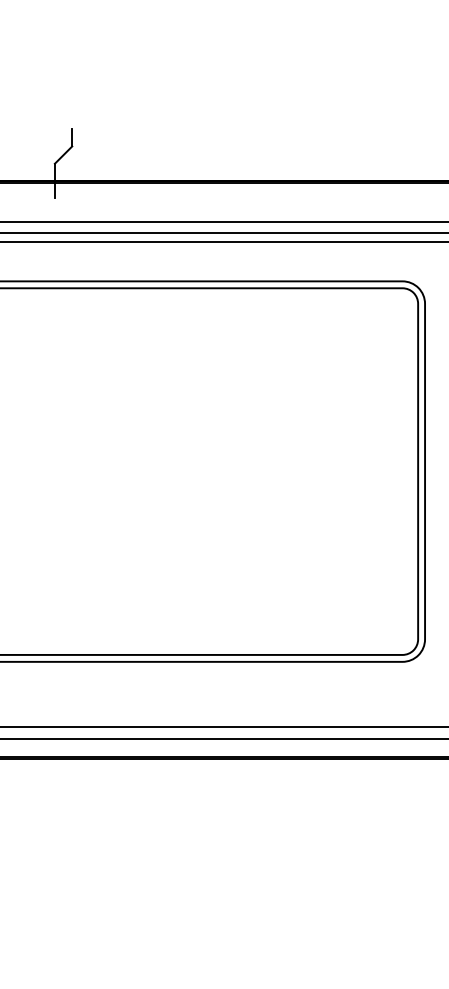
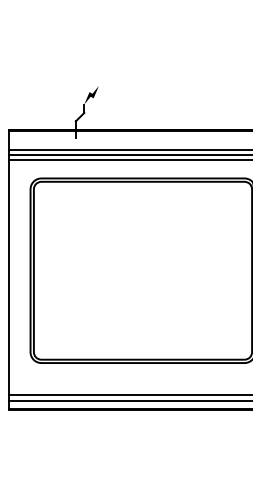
fill: (87, 108) -> (91, 94), added

